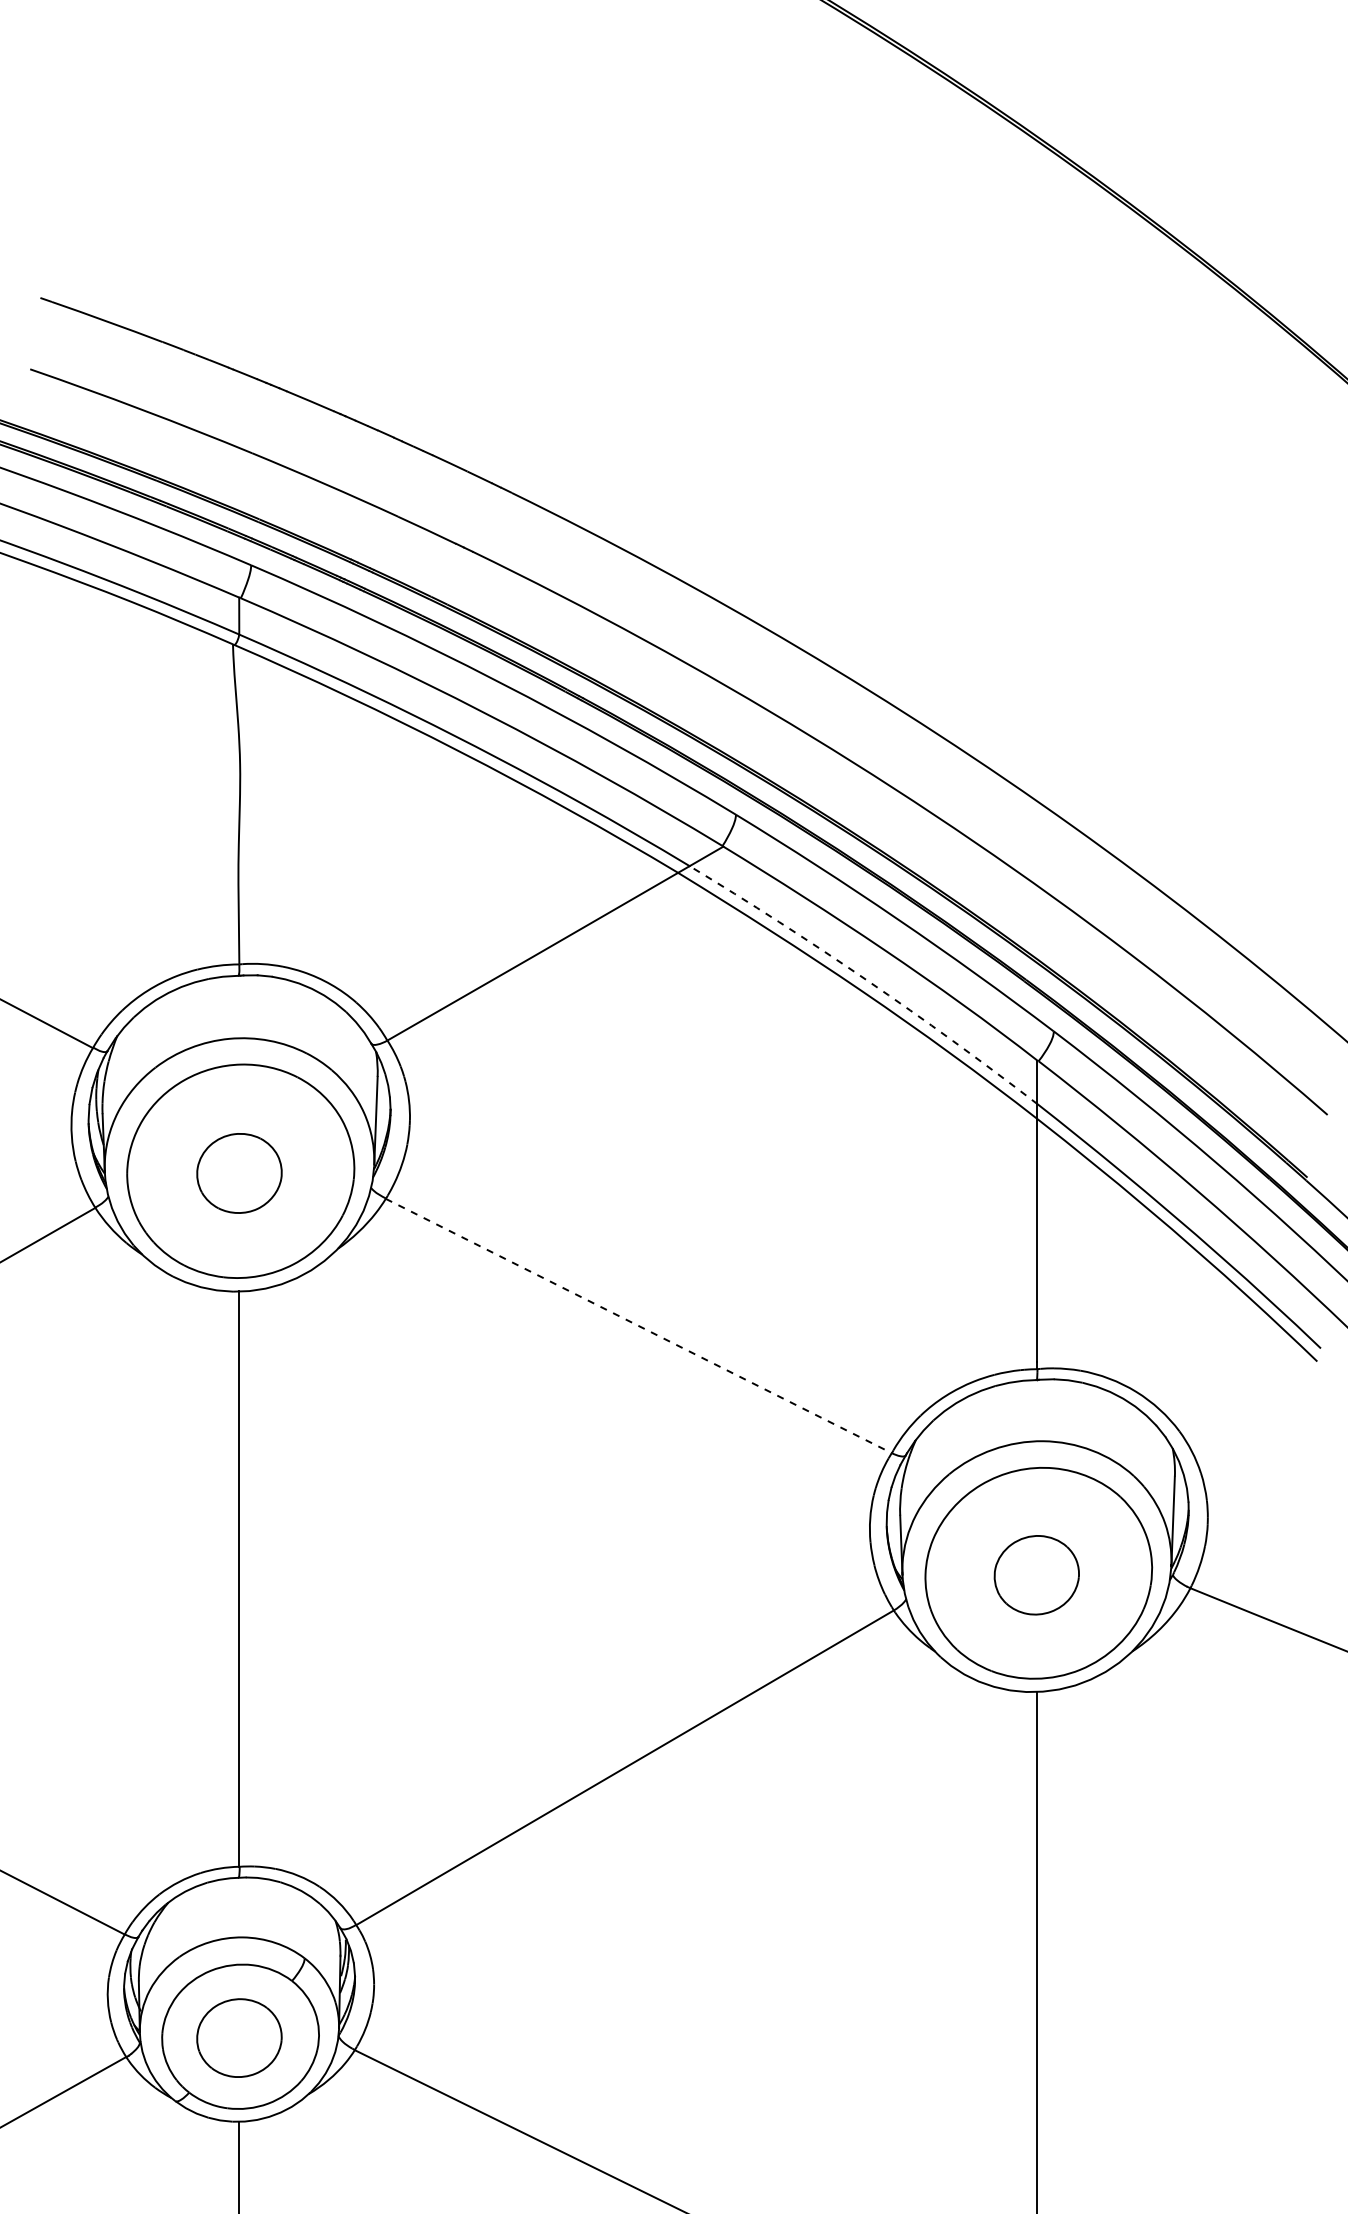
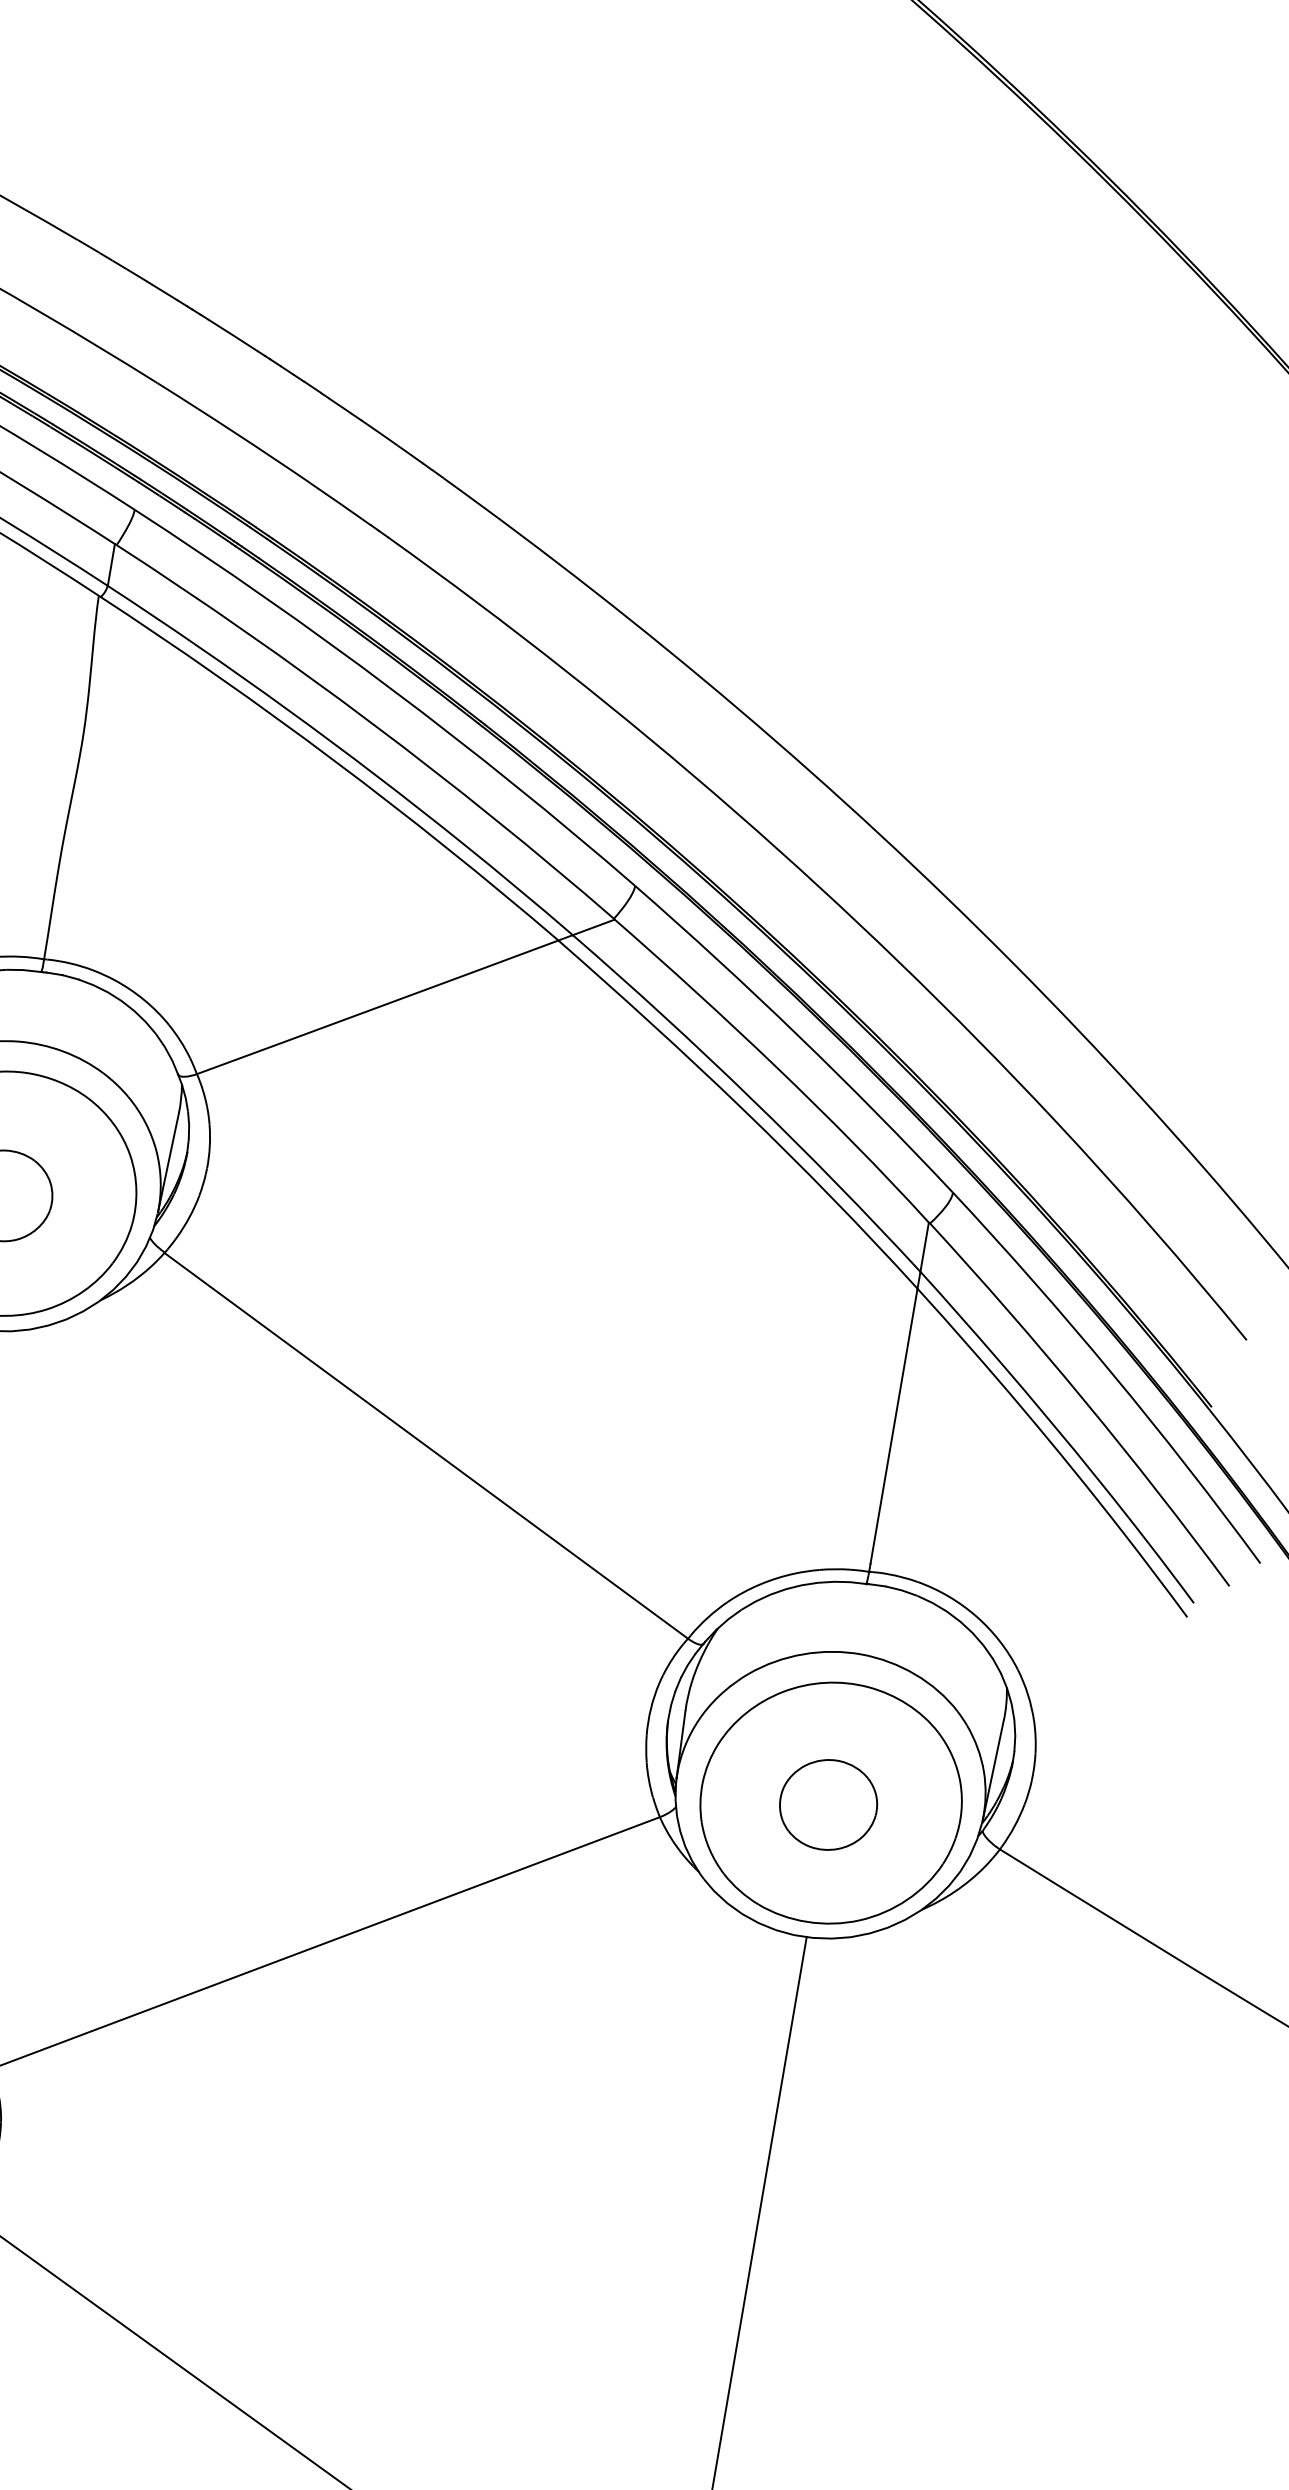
arc: (866, 980) -> (750, 1098), dashed -> solid
line: (639, 1326) -> (426, 1446), dashed -> solid

